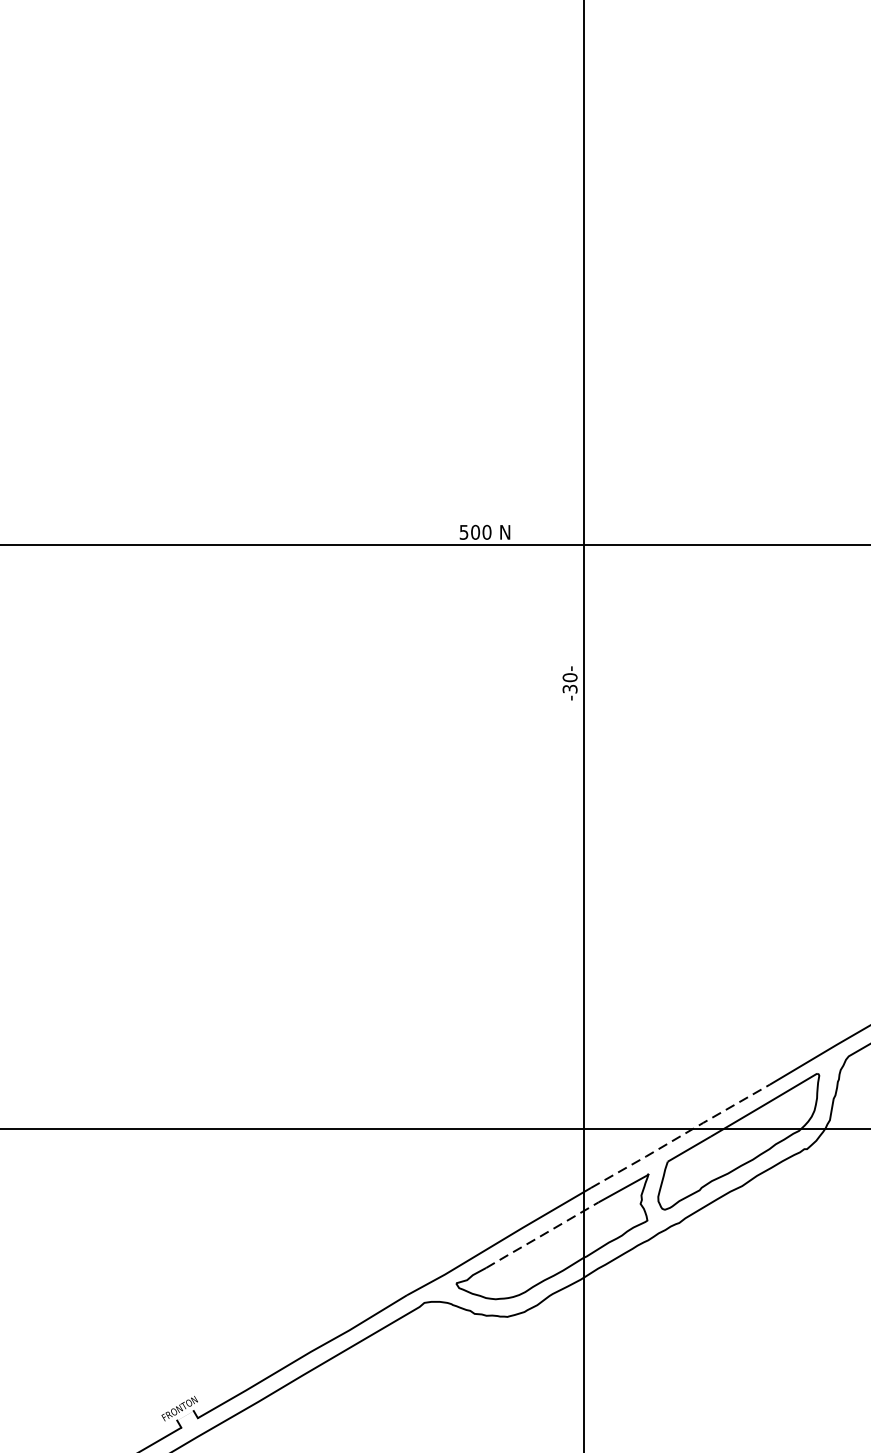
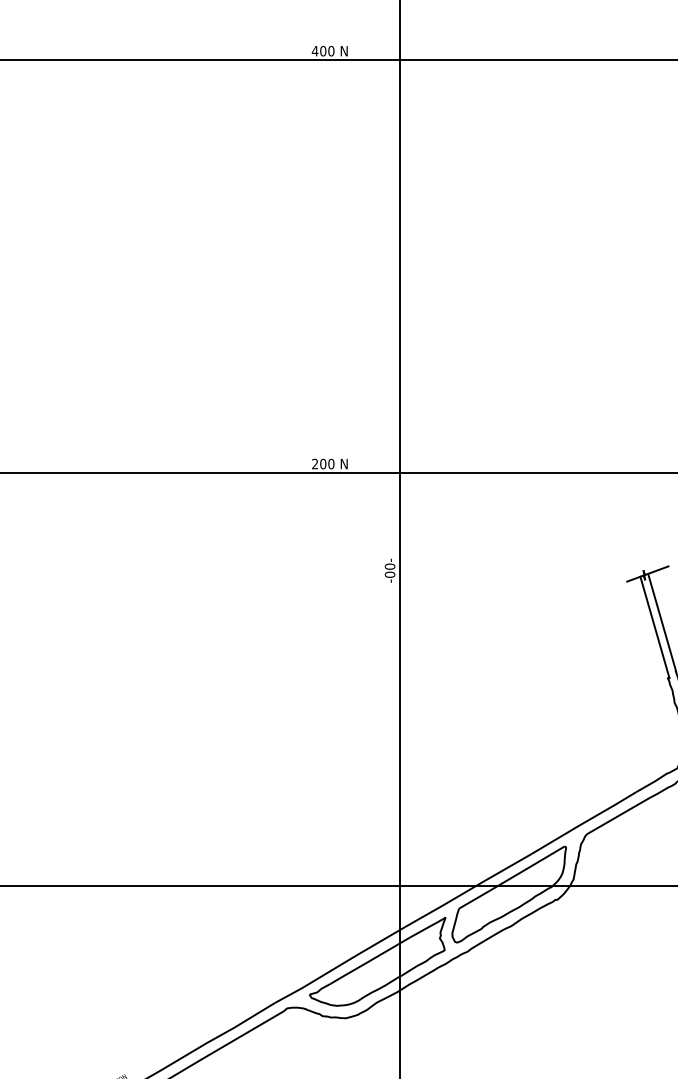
text: (464, 531) -> (315, 463), 500 -> 200
text: (569, 688) -> (389, 574), -30- -> -00-
line: (681, 1135) -> (468, 890), dashed -> solid
line: (540, 1236) -> (369, 961), dashed -> solid

